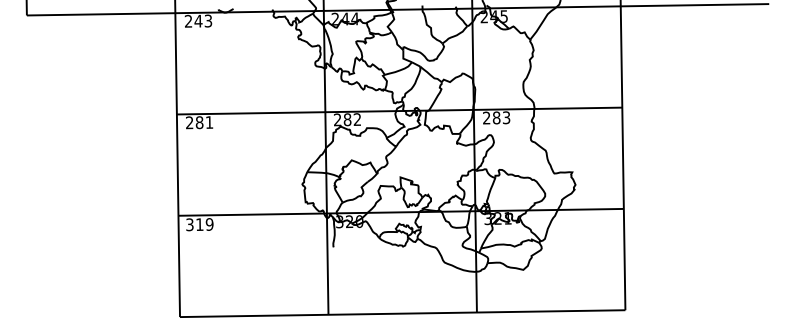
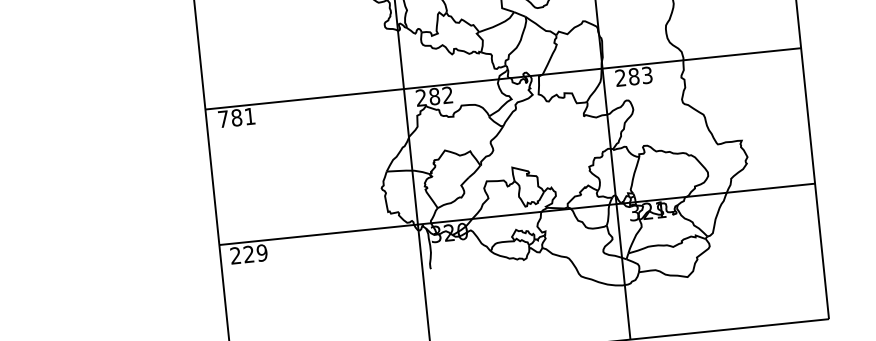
text: (189, 122) -> (223, 118), 281 -> 781
text: (194, 224) -> (241, 254), 319 -> 229

